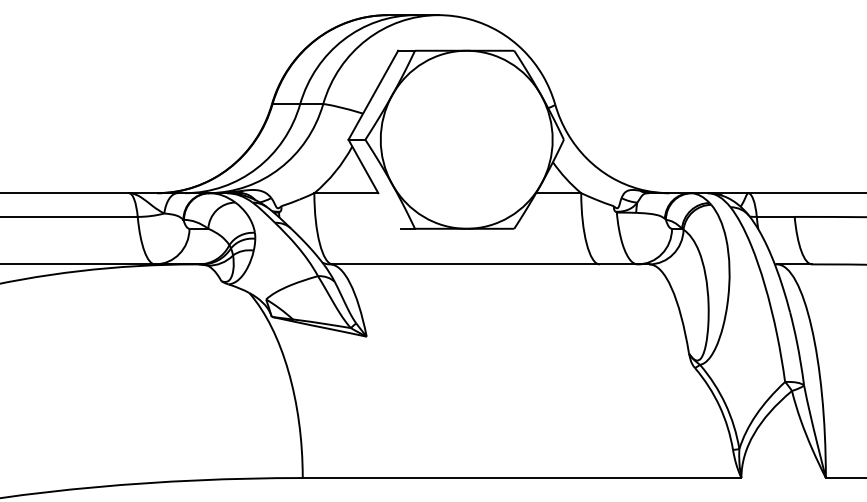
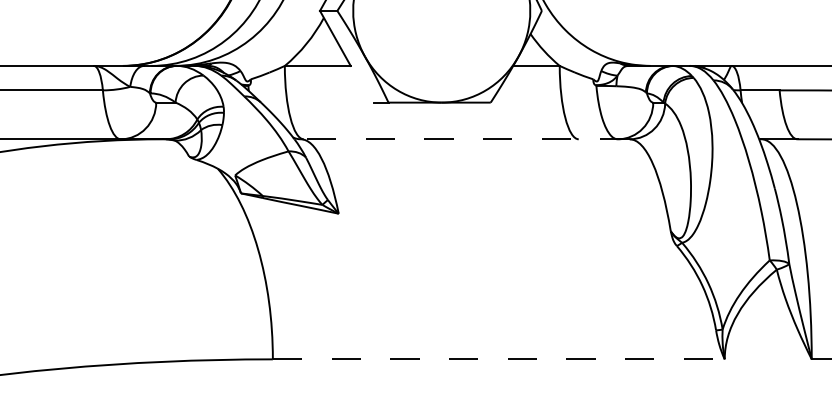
line: (489, 264) -> (465, 139), solid -> dashed
line: (522, 478) -> (499, 359), solid -> dashed

